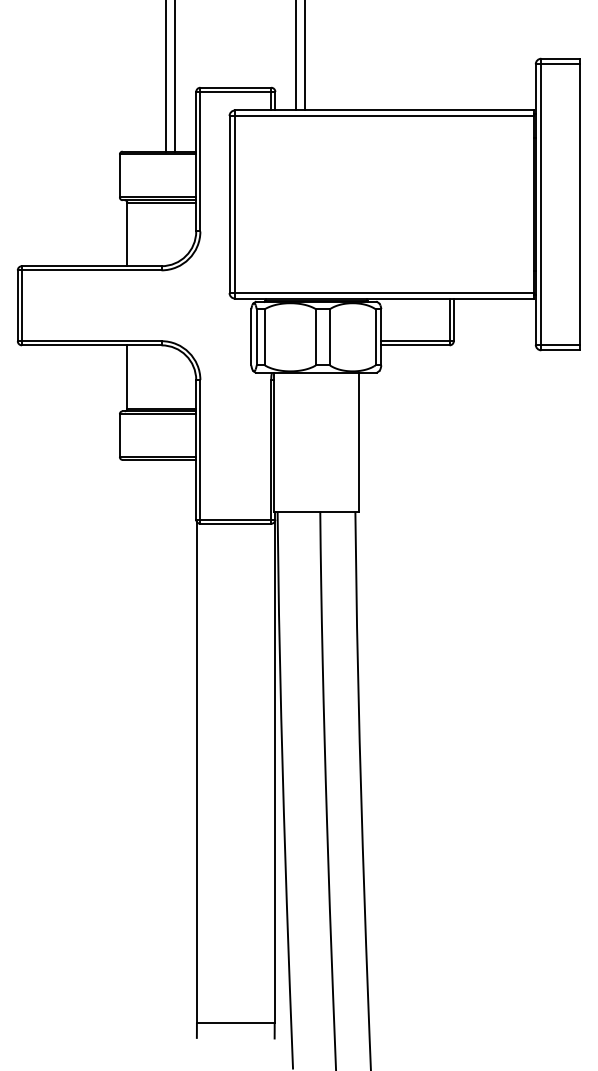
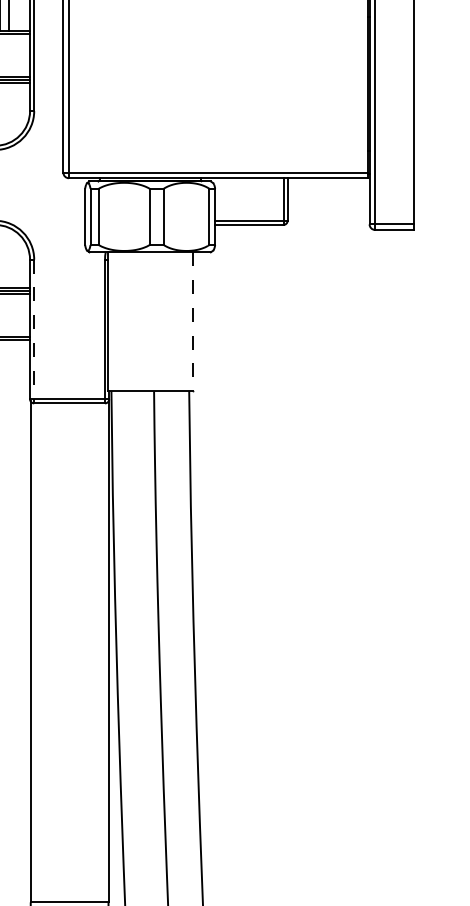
line: (358, 442) -> (192, 322), solid -> dashed
line: (200, 451) -> (34, 331), solid -> dashed

